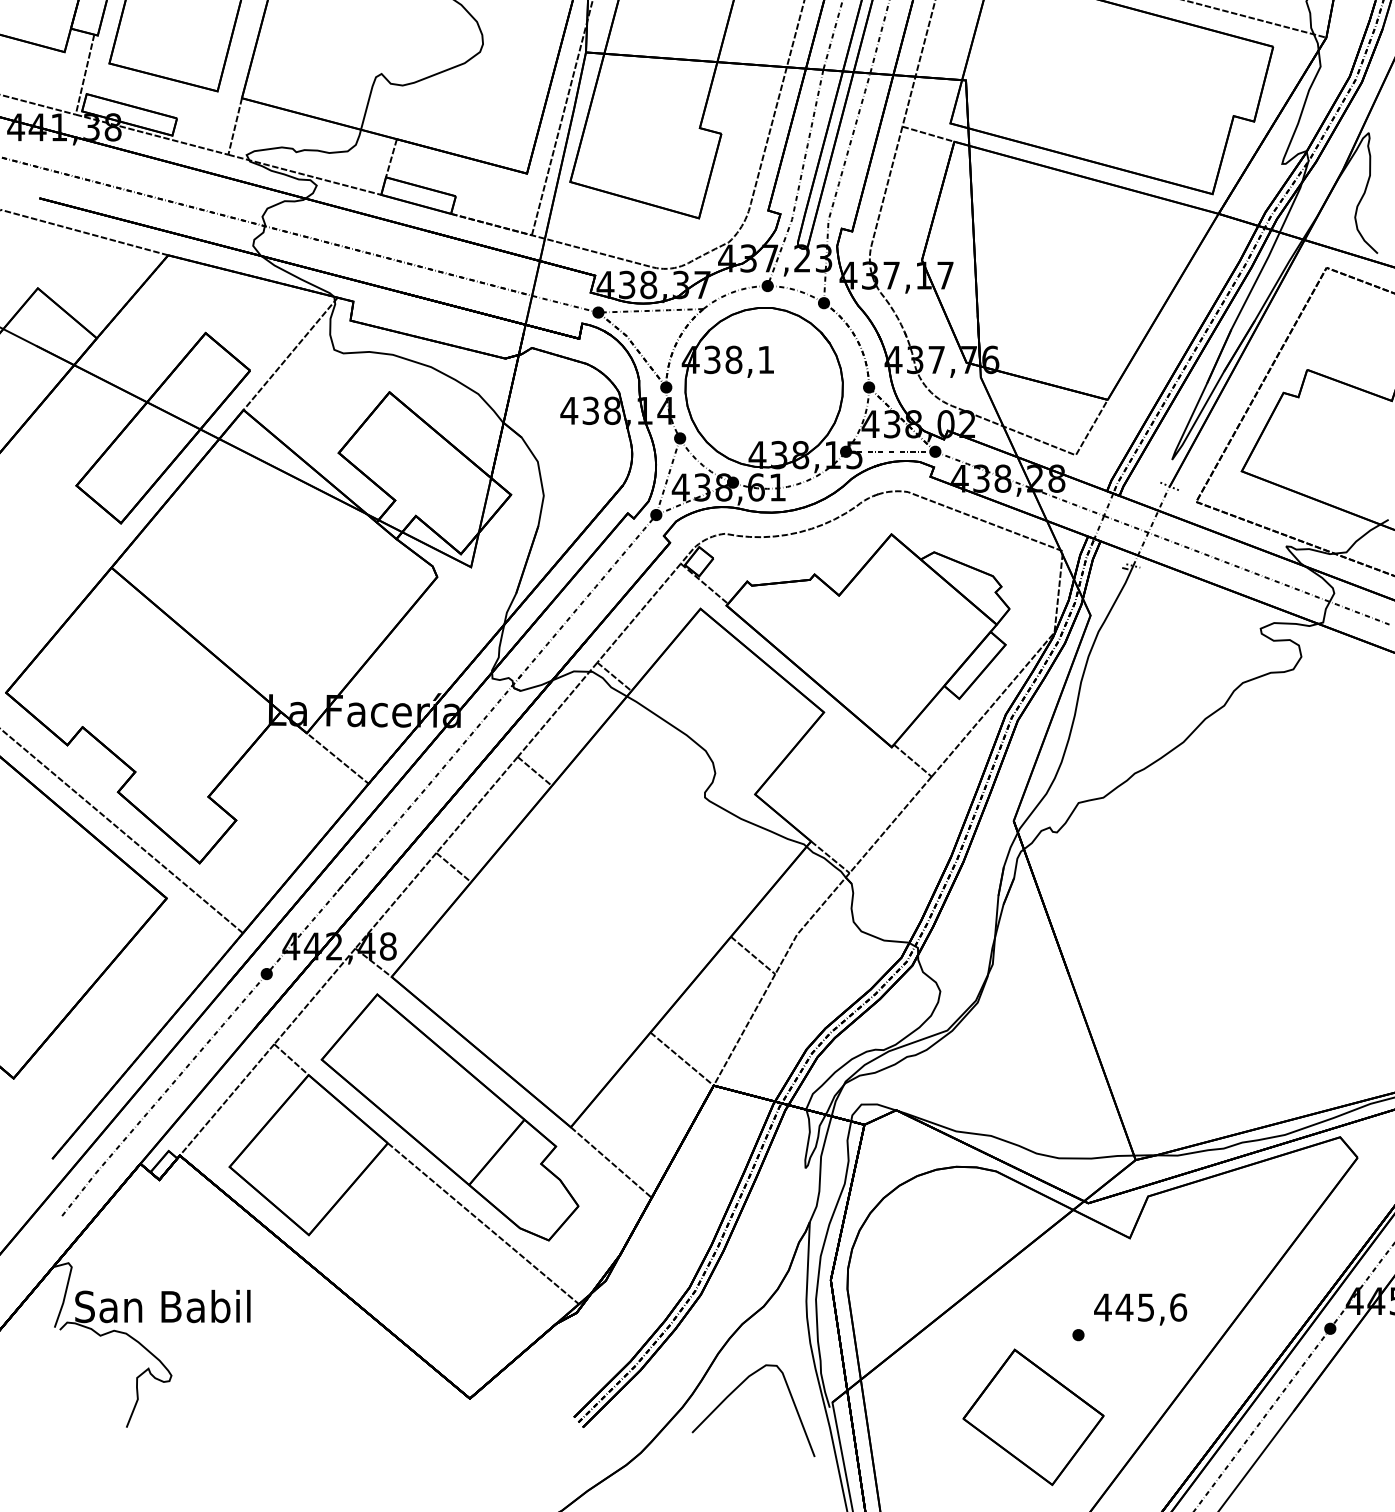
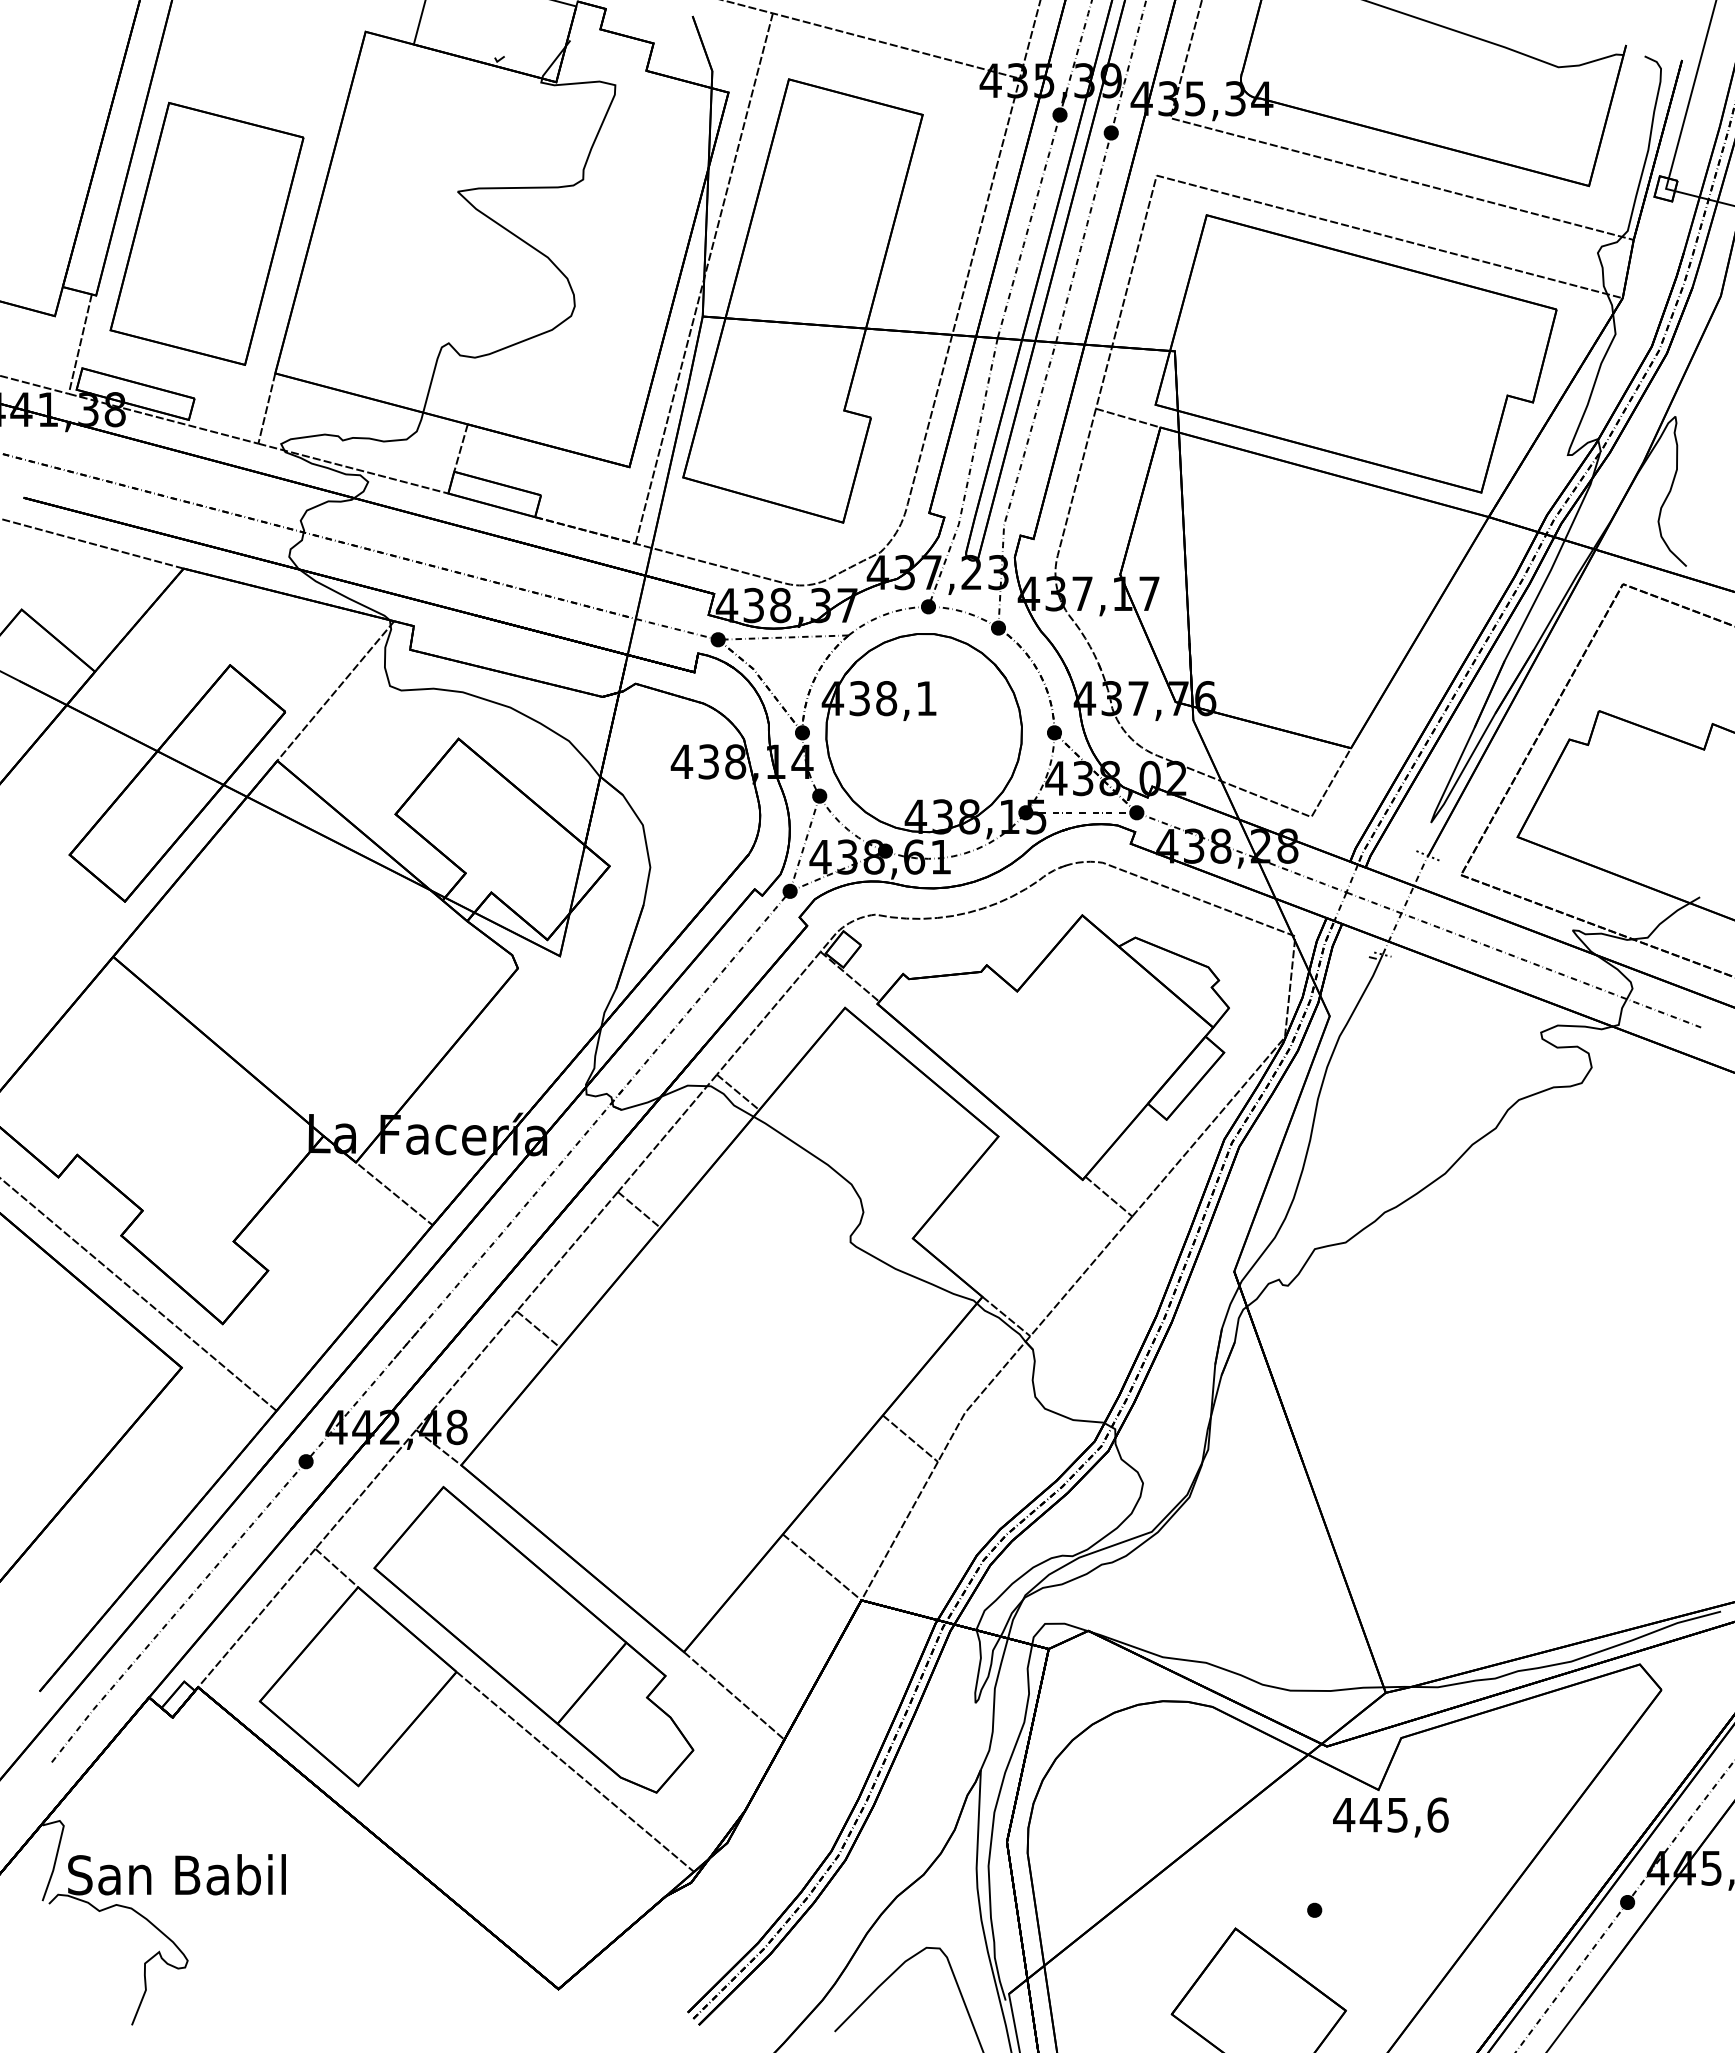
text: (1140, 1309) -> (1390, 1817), moved

